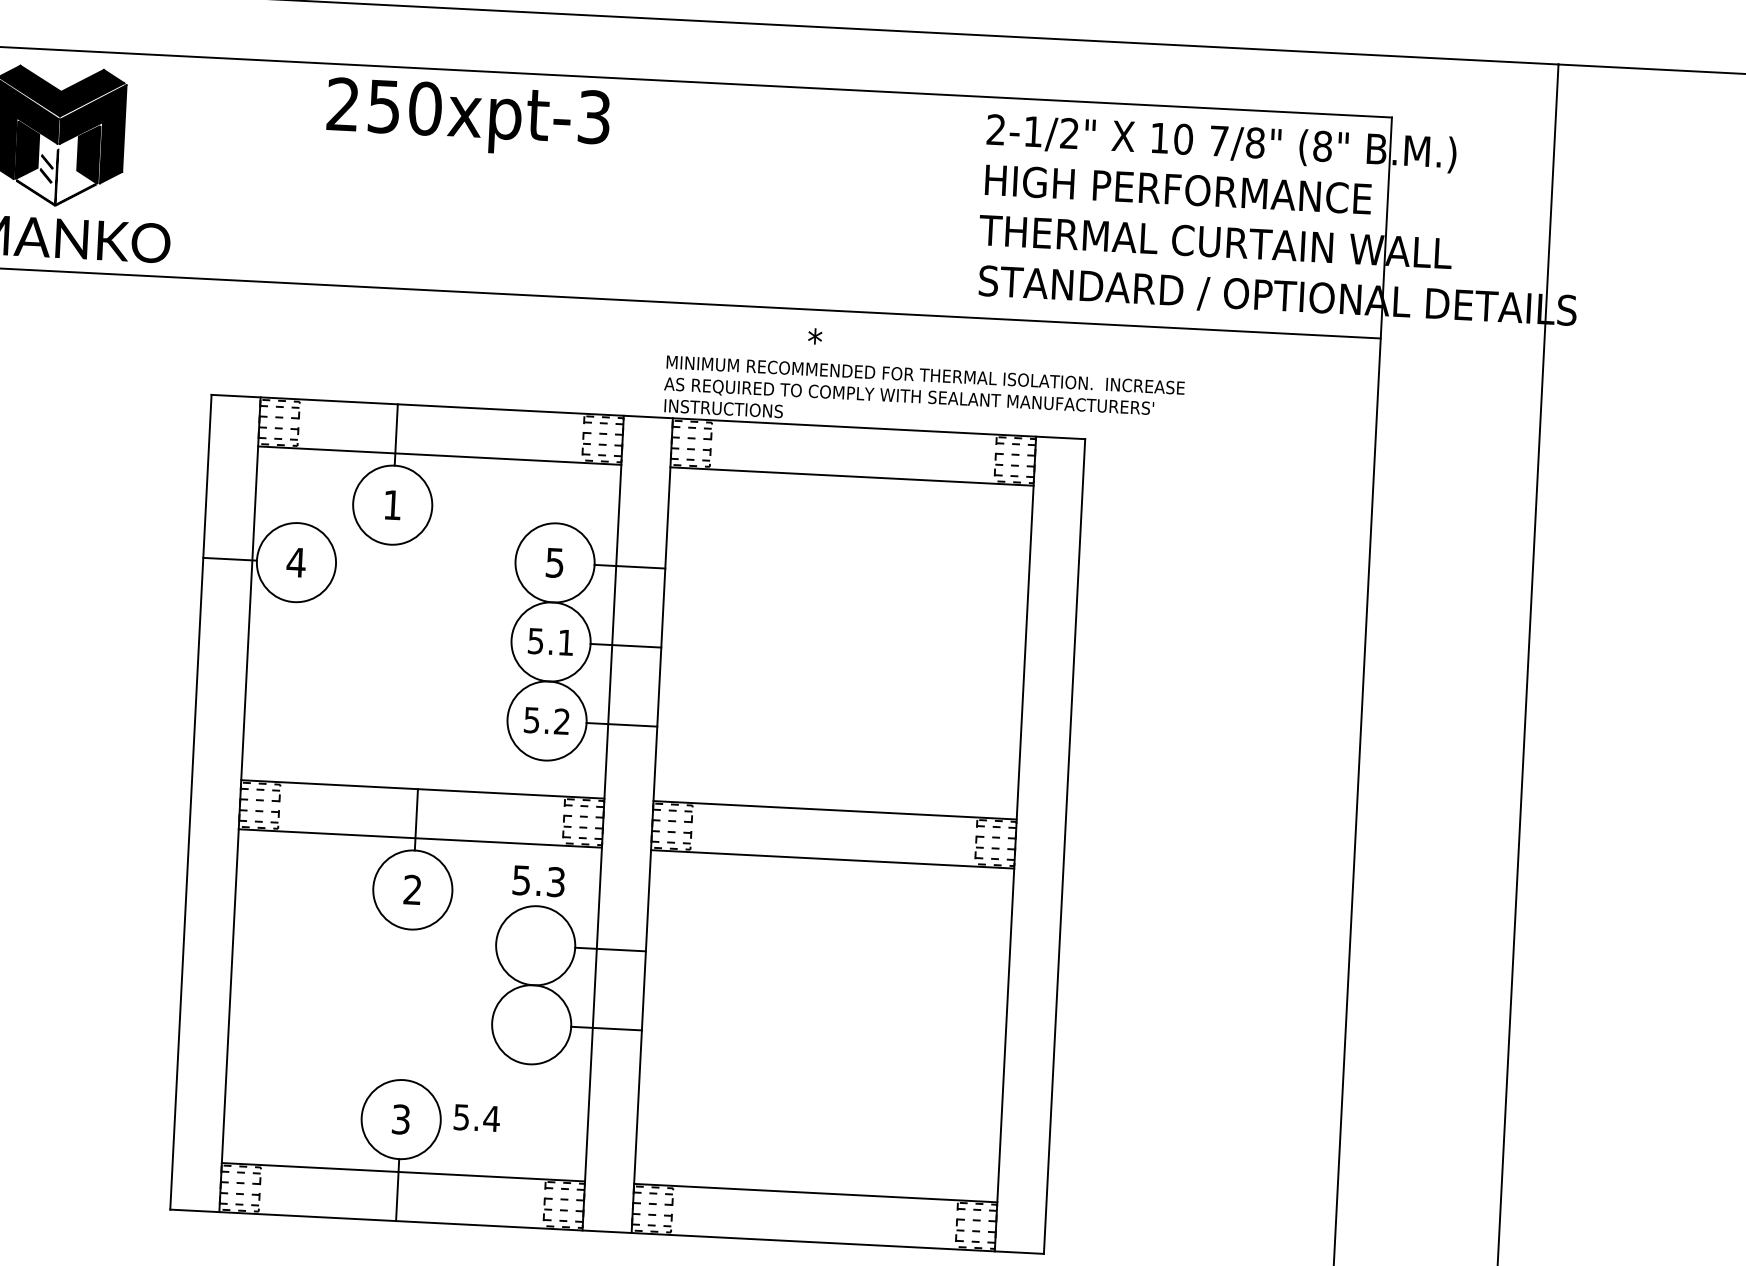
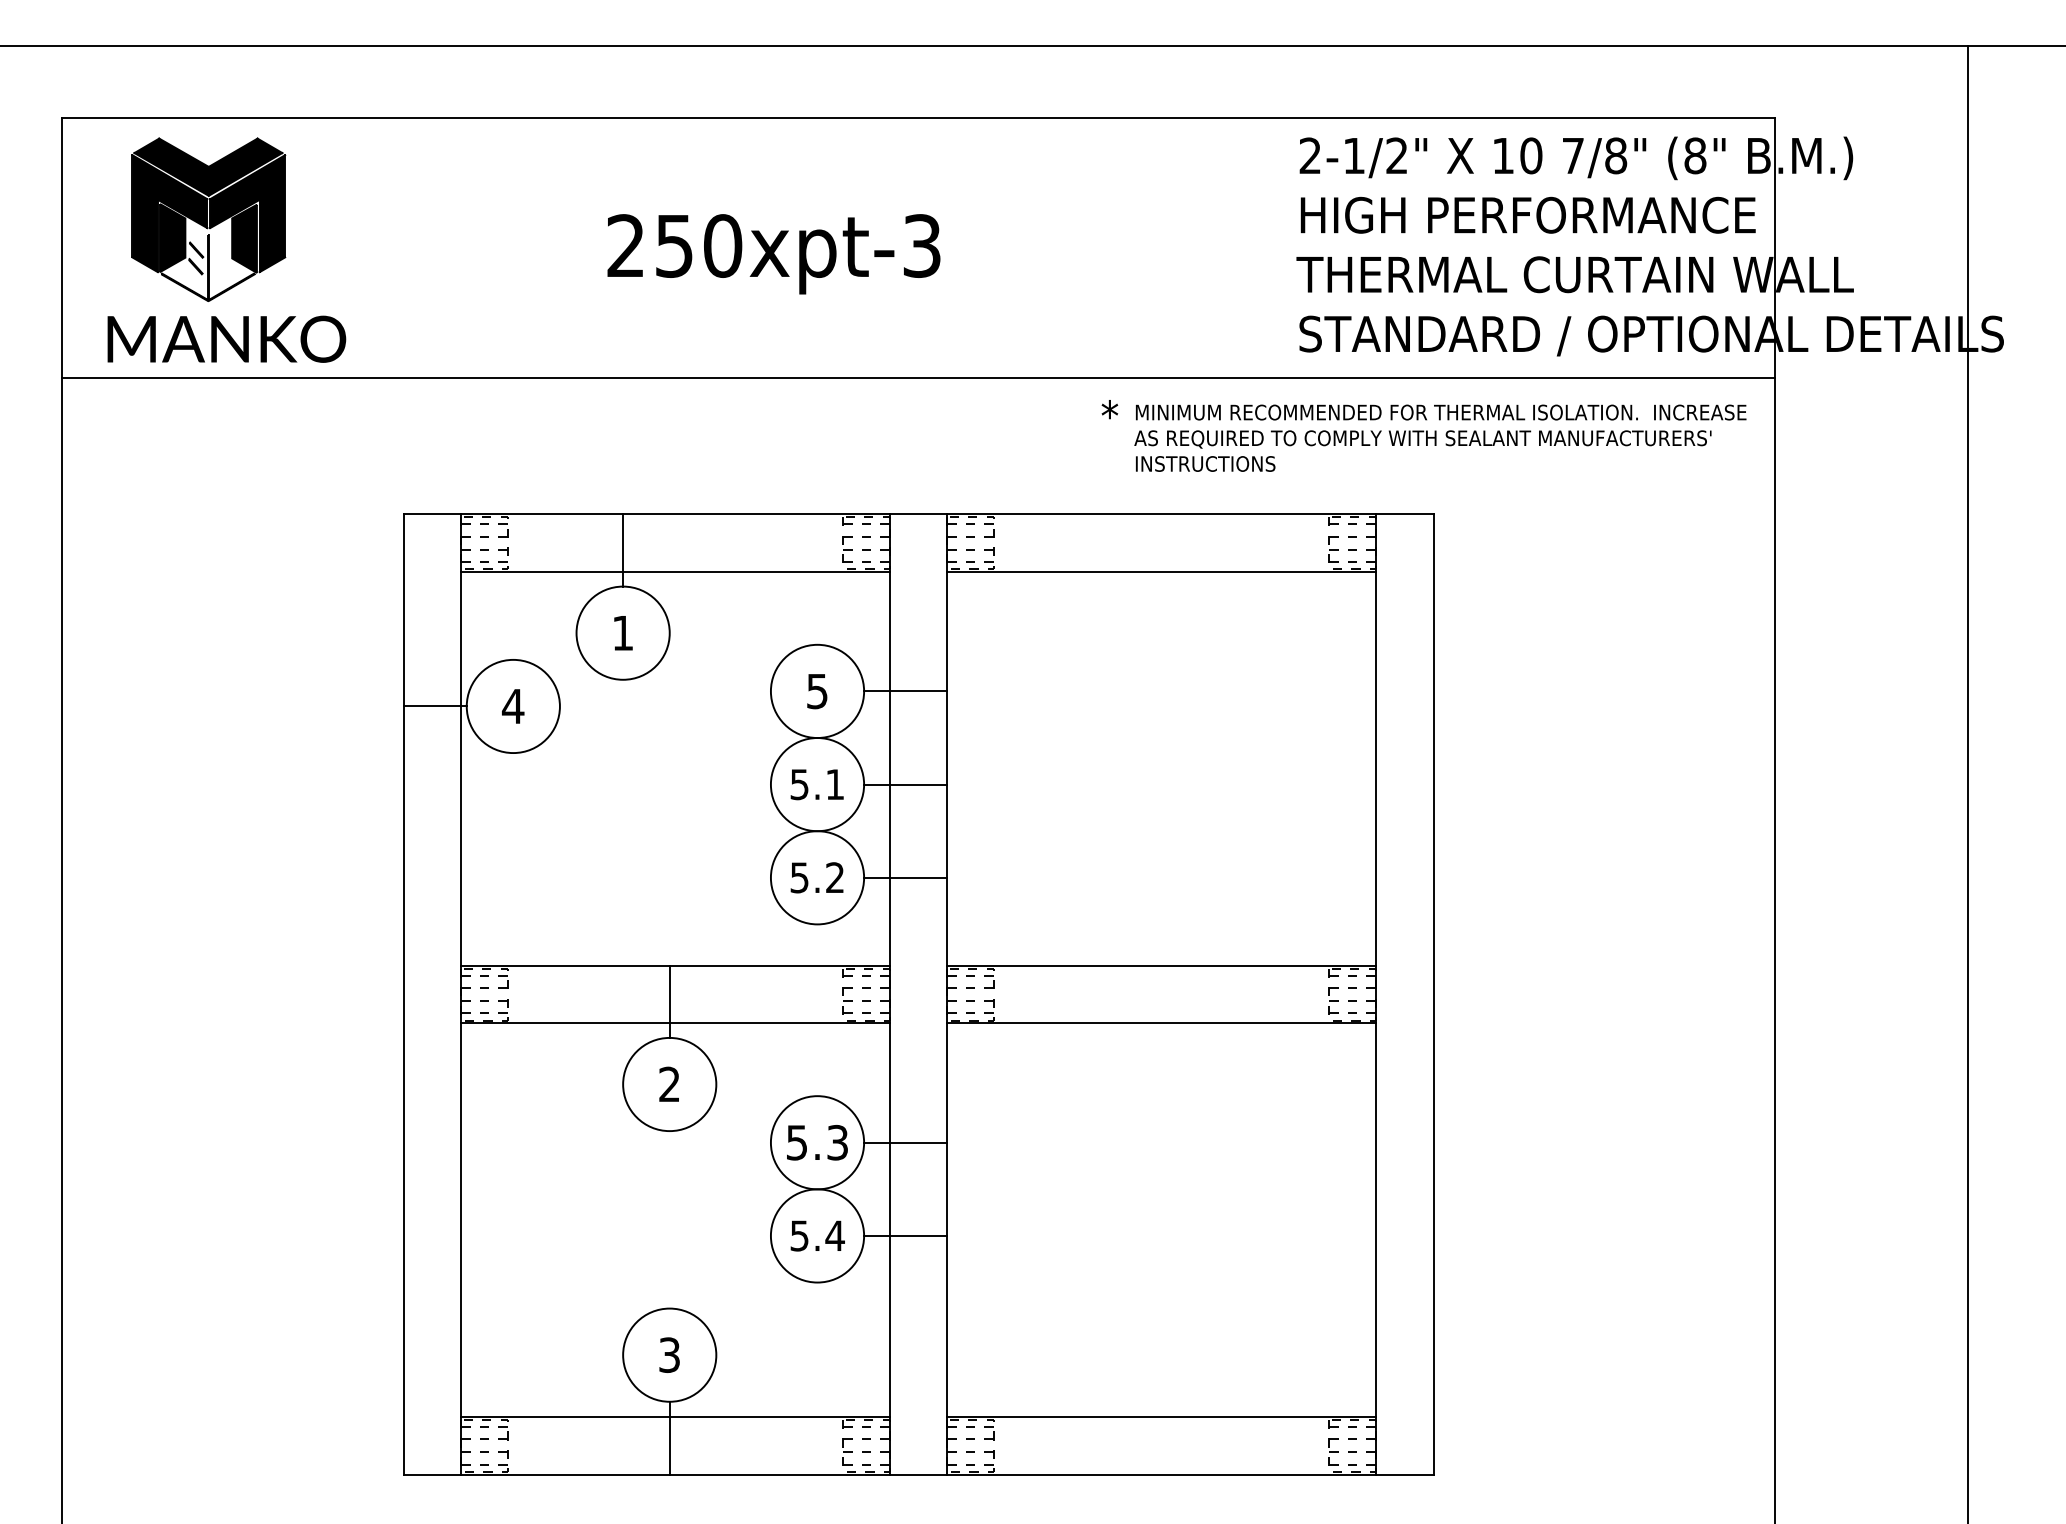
text: (467, 118) -> (773, 254), moved
text: (924, 396) -> (1440, 437), moved
text: (538, 881) -> (817, 1142), moved
text: (476, 1117) -> (817, 1235), moved

